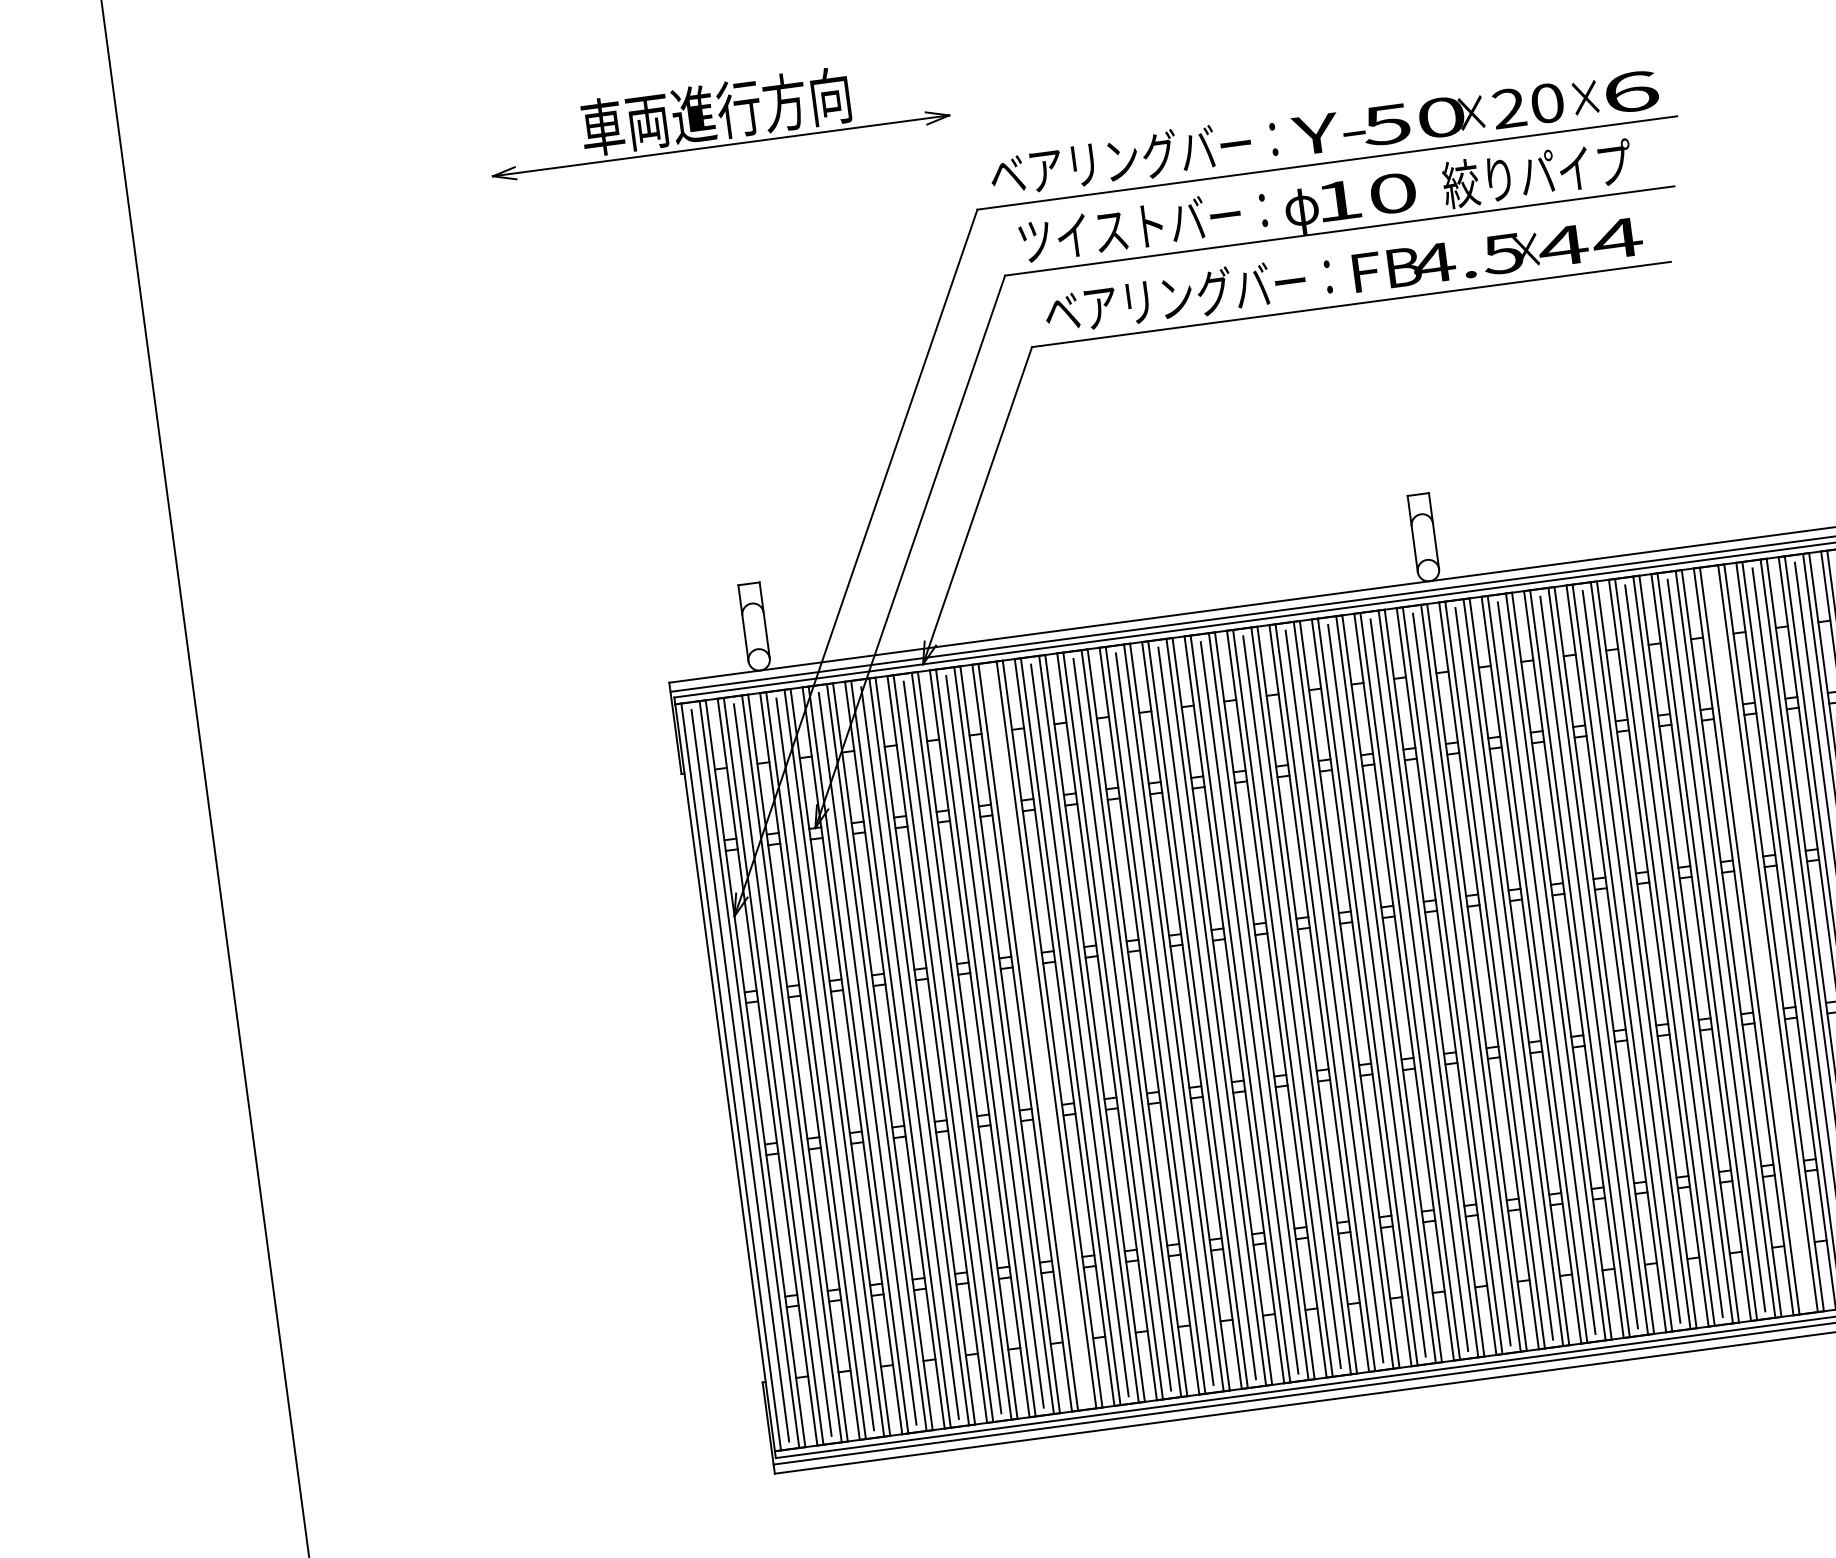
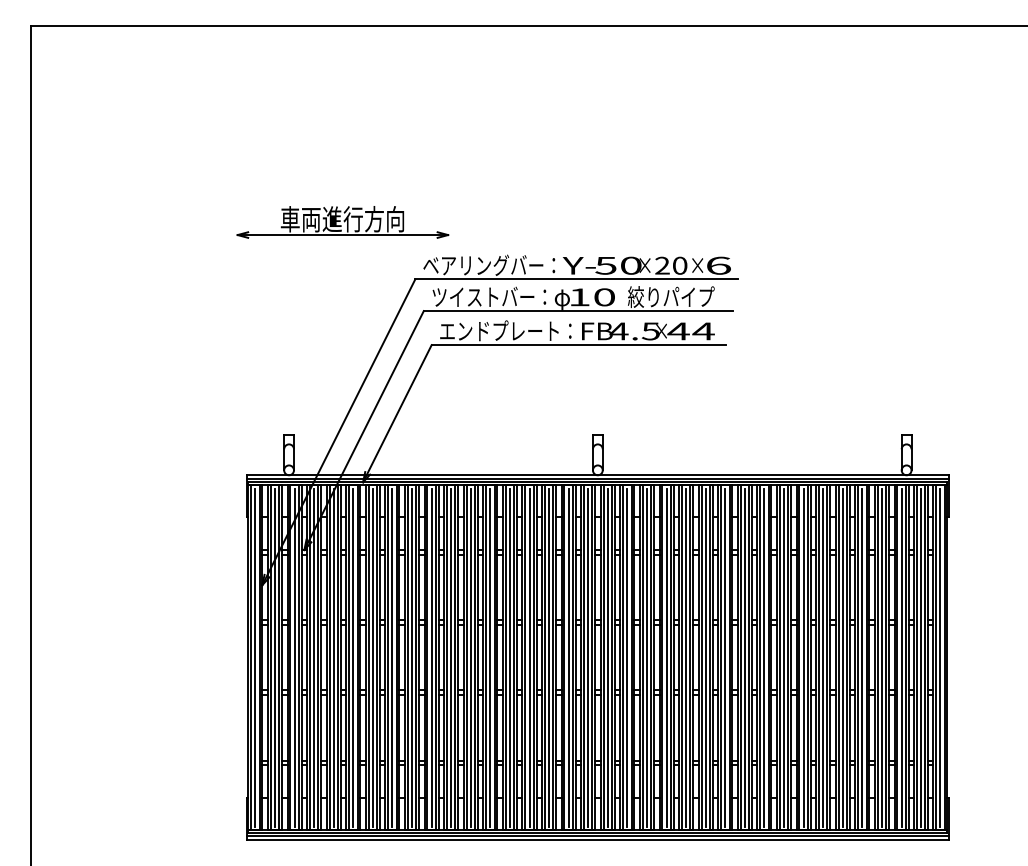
part: (716, 118) -> (342, 222), moved
text: (1174, 295) -> (499, 330), ベアリングバー： -> エンドプレート：
line: (1759, 939) -> (725, 657), added
line: (1037, 1035) -> (392, 657), added

